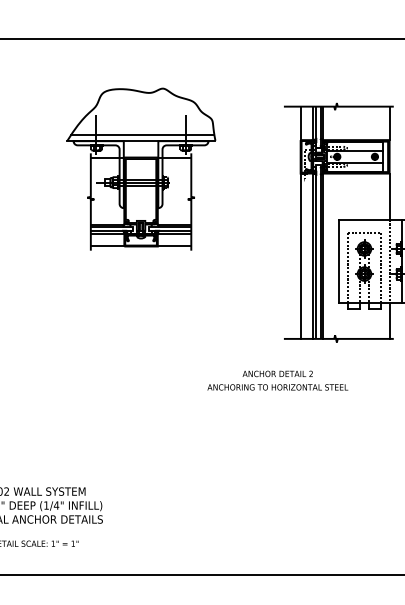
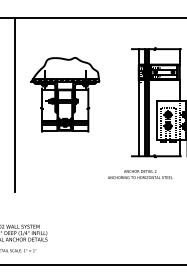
part: (141, 168) -> (65, 94), moved
line: (31, 228) -> (14, 105), added
text: (278, 380) -> (140, 174), moved

